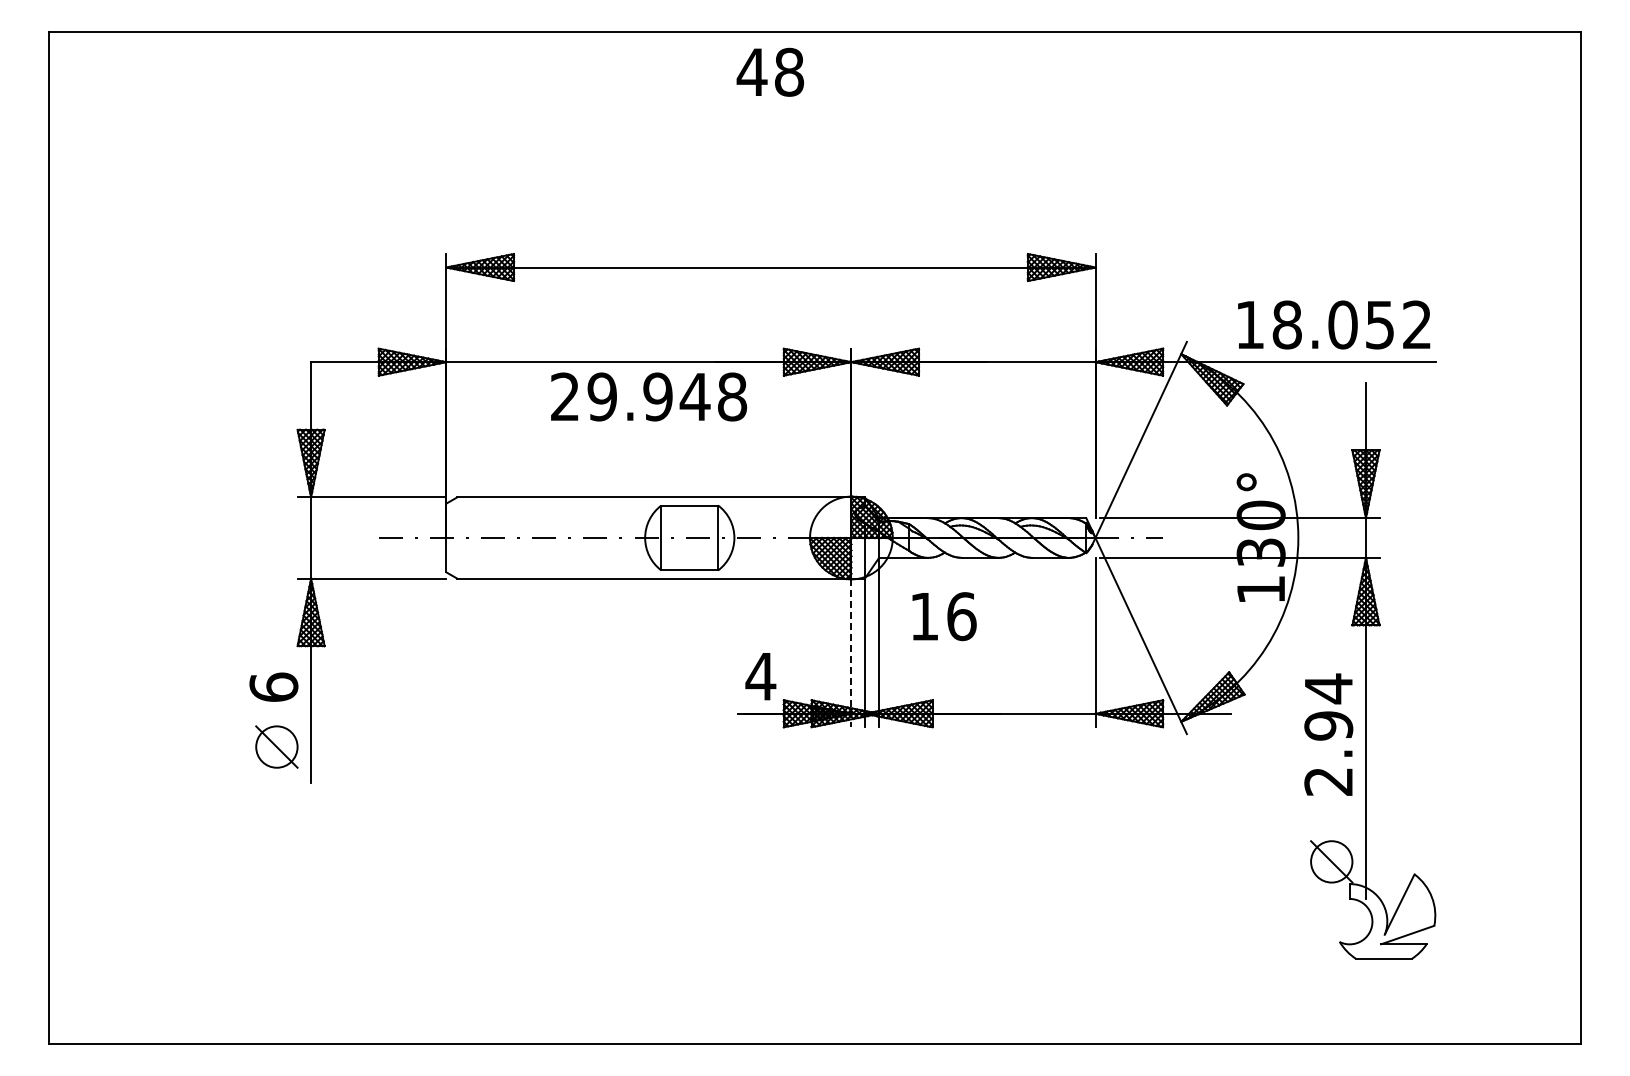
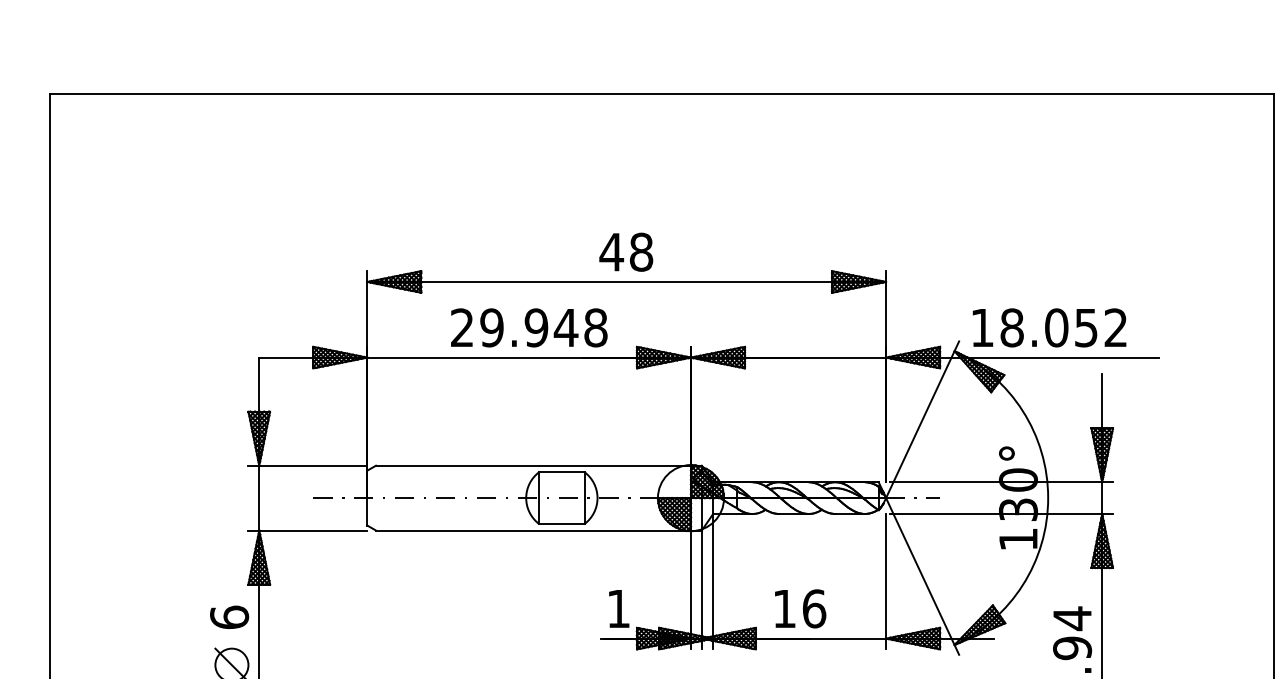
text: (769, 71) -> (625, 251), moved
text: (1334, 324) -> (1049, 327), moved
text: (649, 396) -> (529, 327), moved
text: (944, 616) -> (800, 608), moved
line: (851, 653) -> (691, 590), dashed -> solid
text: (760, 676) -> (618, 608), 4 -> 1

